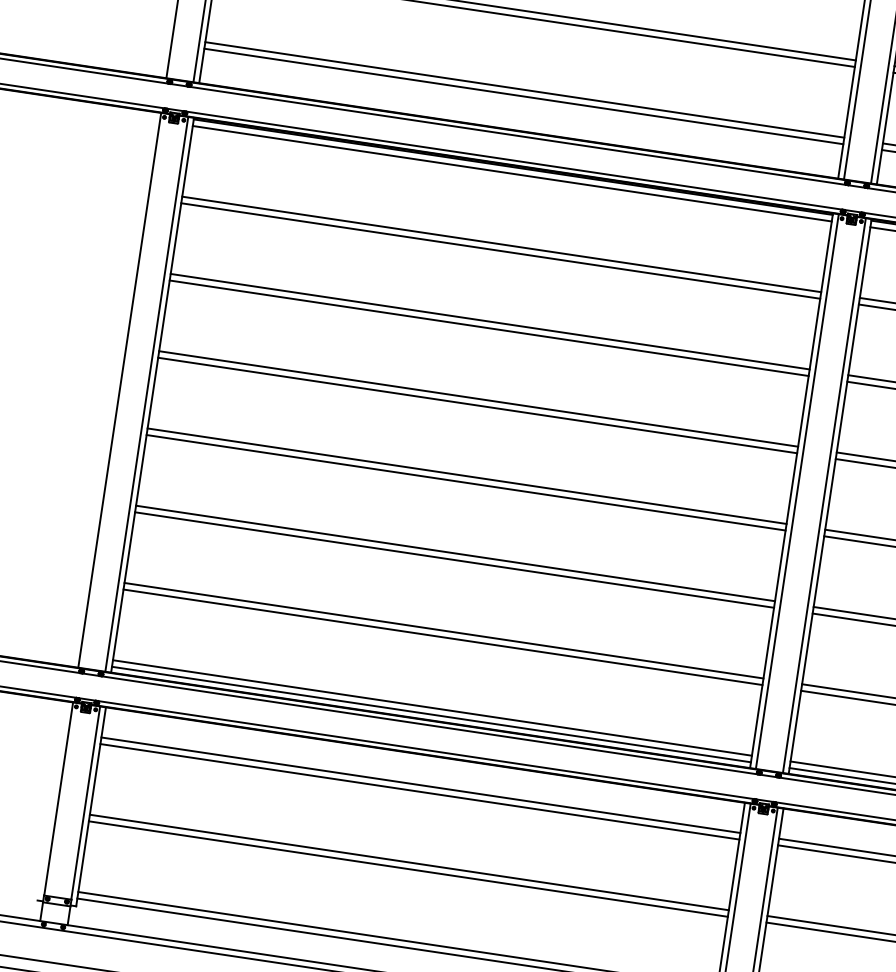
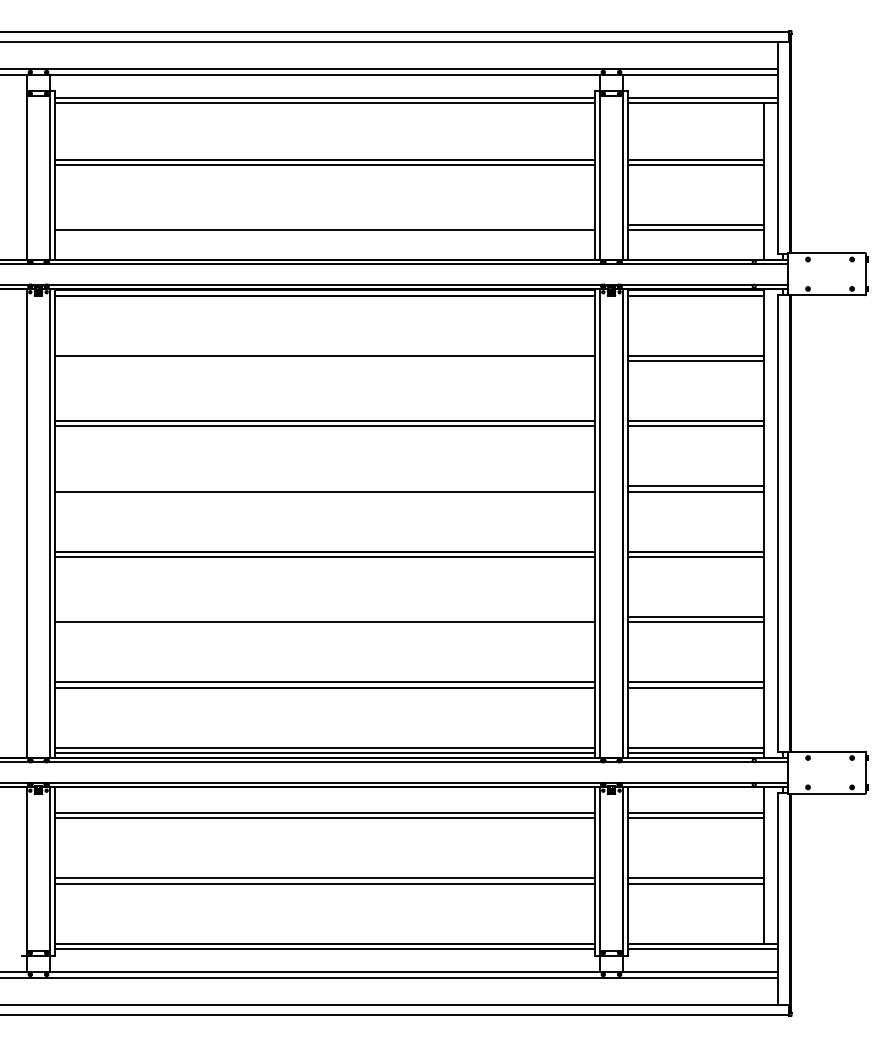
line: (524, 89) -> (324, 224), removed
line: (500, 251) -> (324, 361), removed
line: (478, 399) -> (324, 486), removed
line: (455, 552) -> (324, 616), removed

